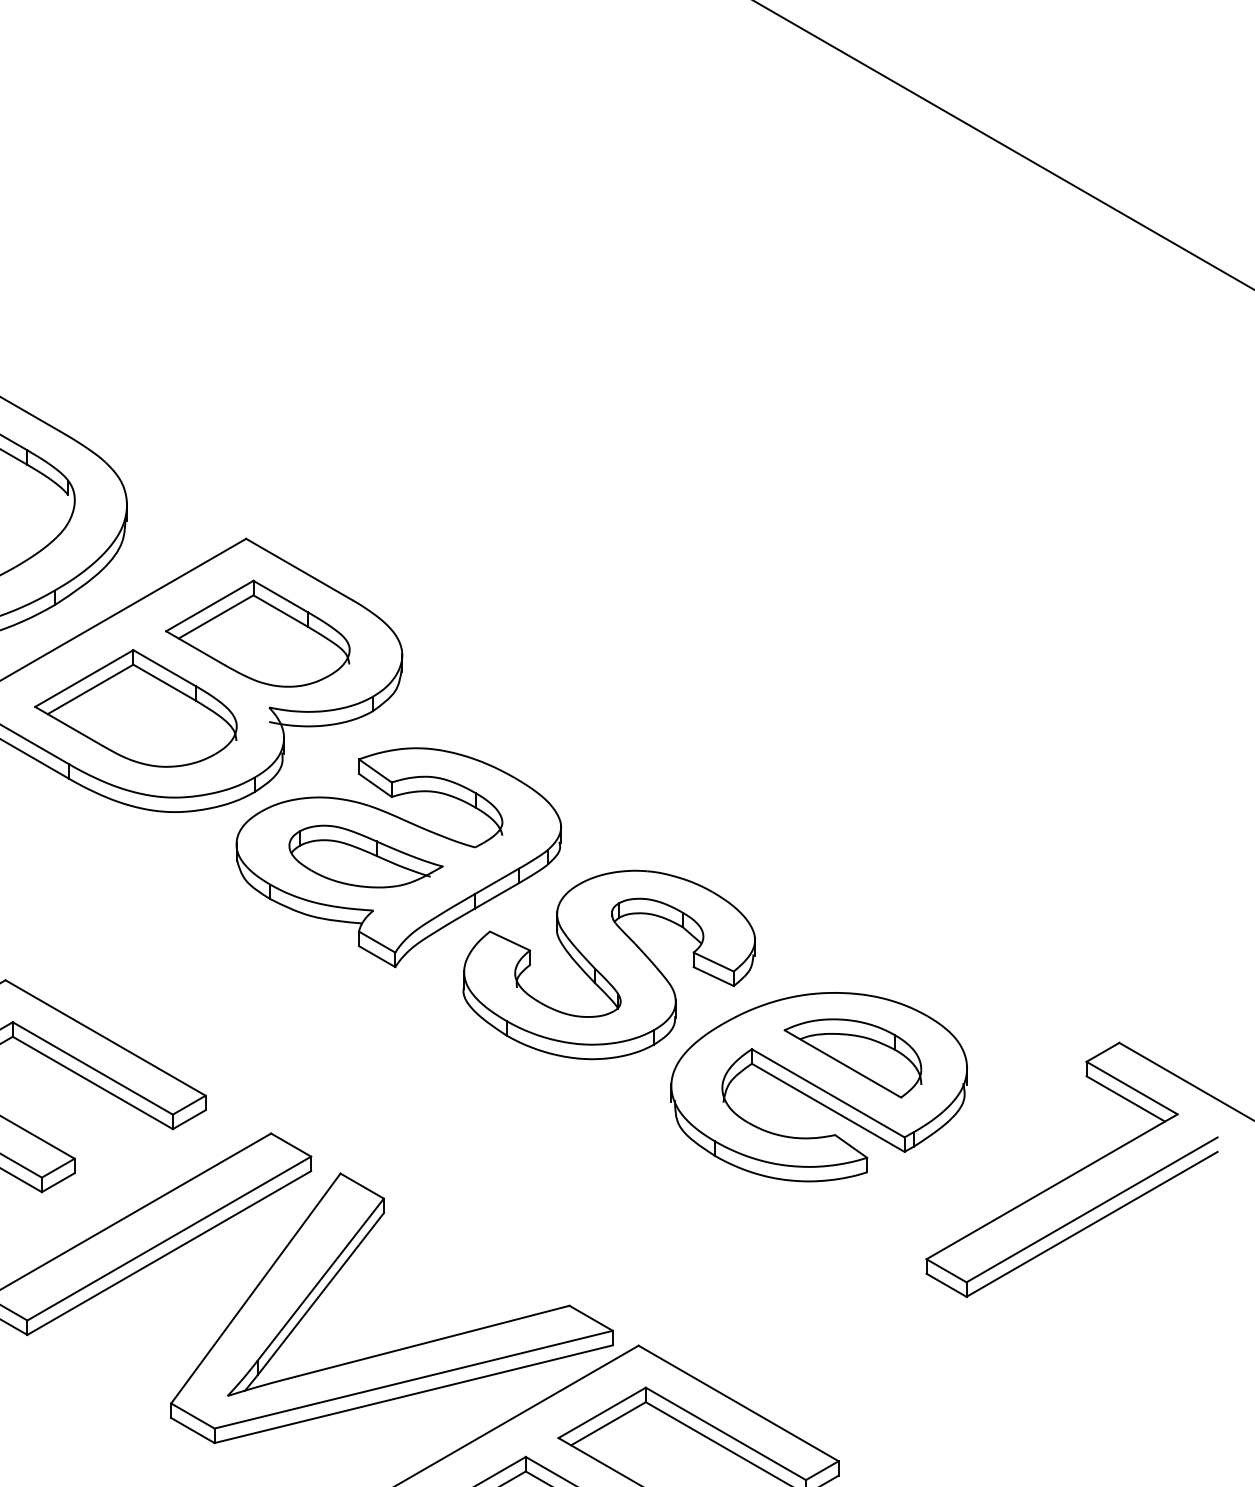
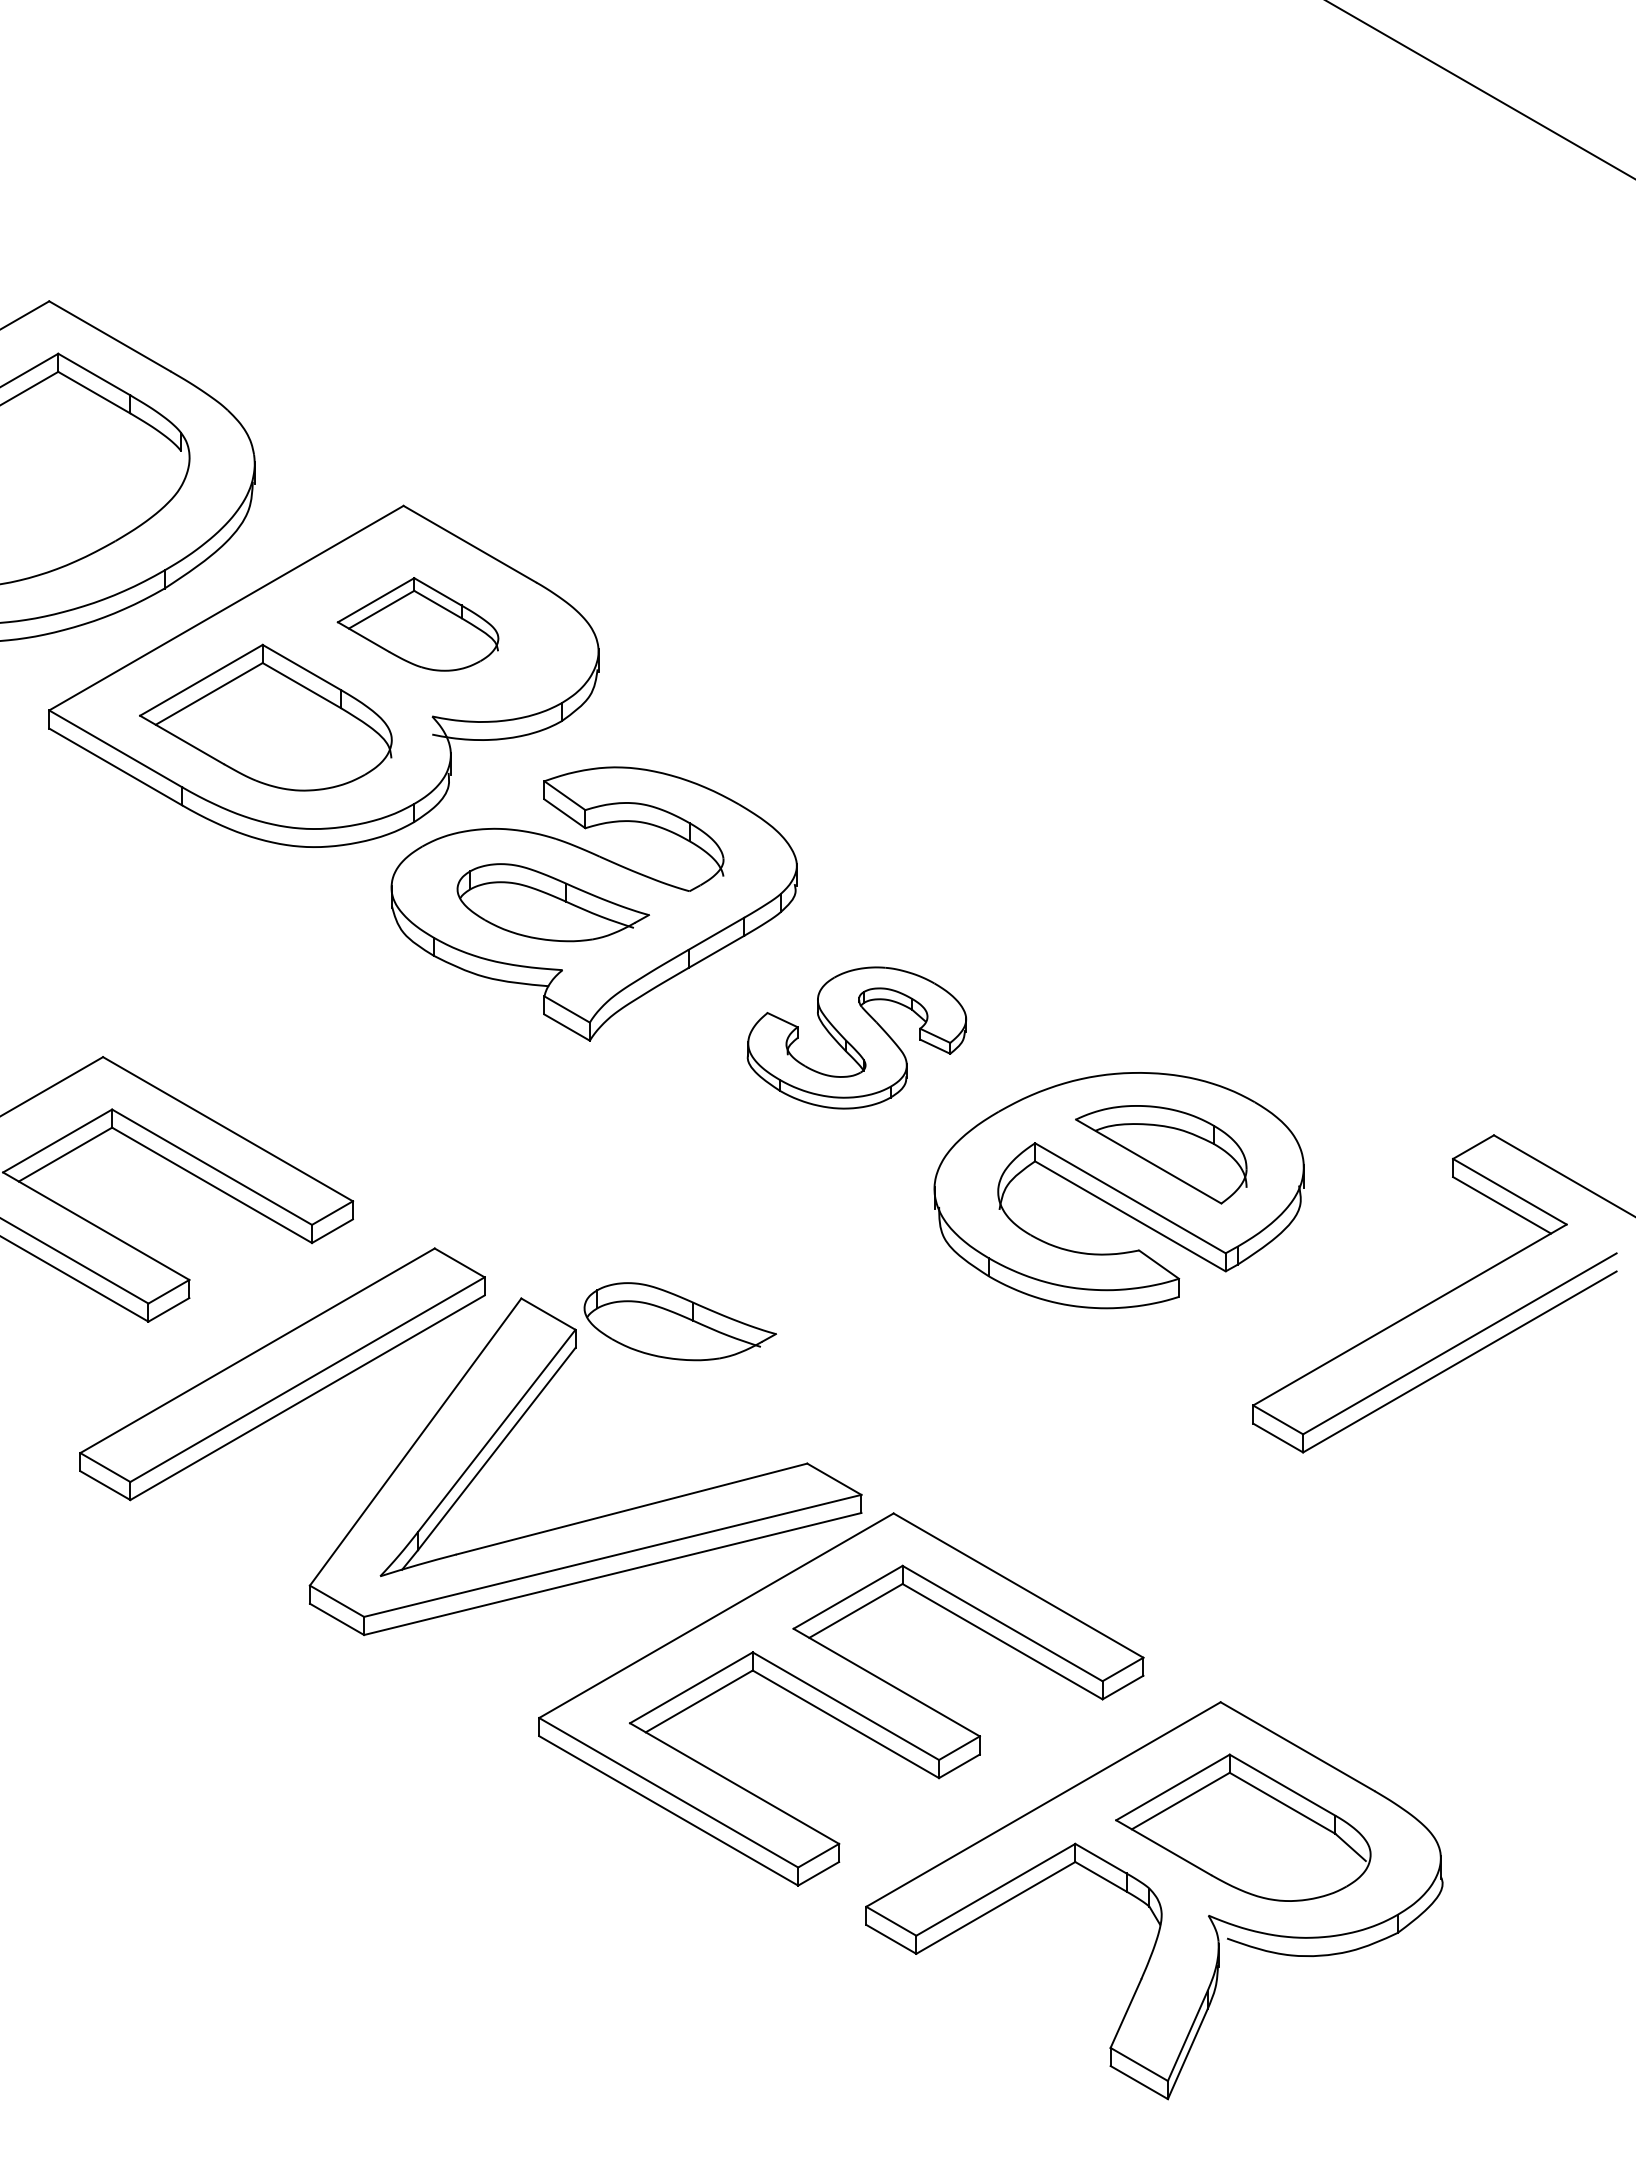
part: (257, 633) -> (417, 624), size x0.7
part: (608, 964) -> (856, 1037), size x0.6
part: (467, 1191) -> (679, 1321), added

